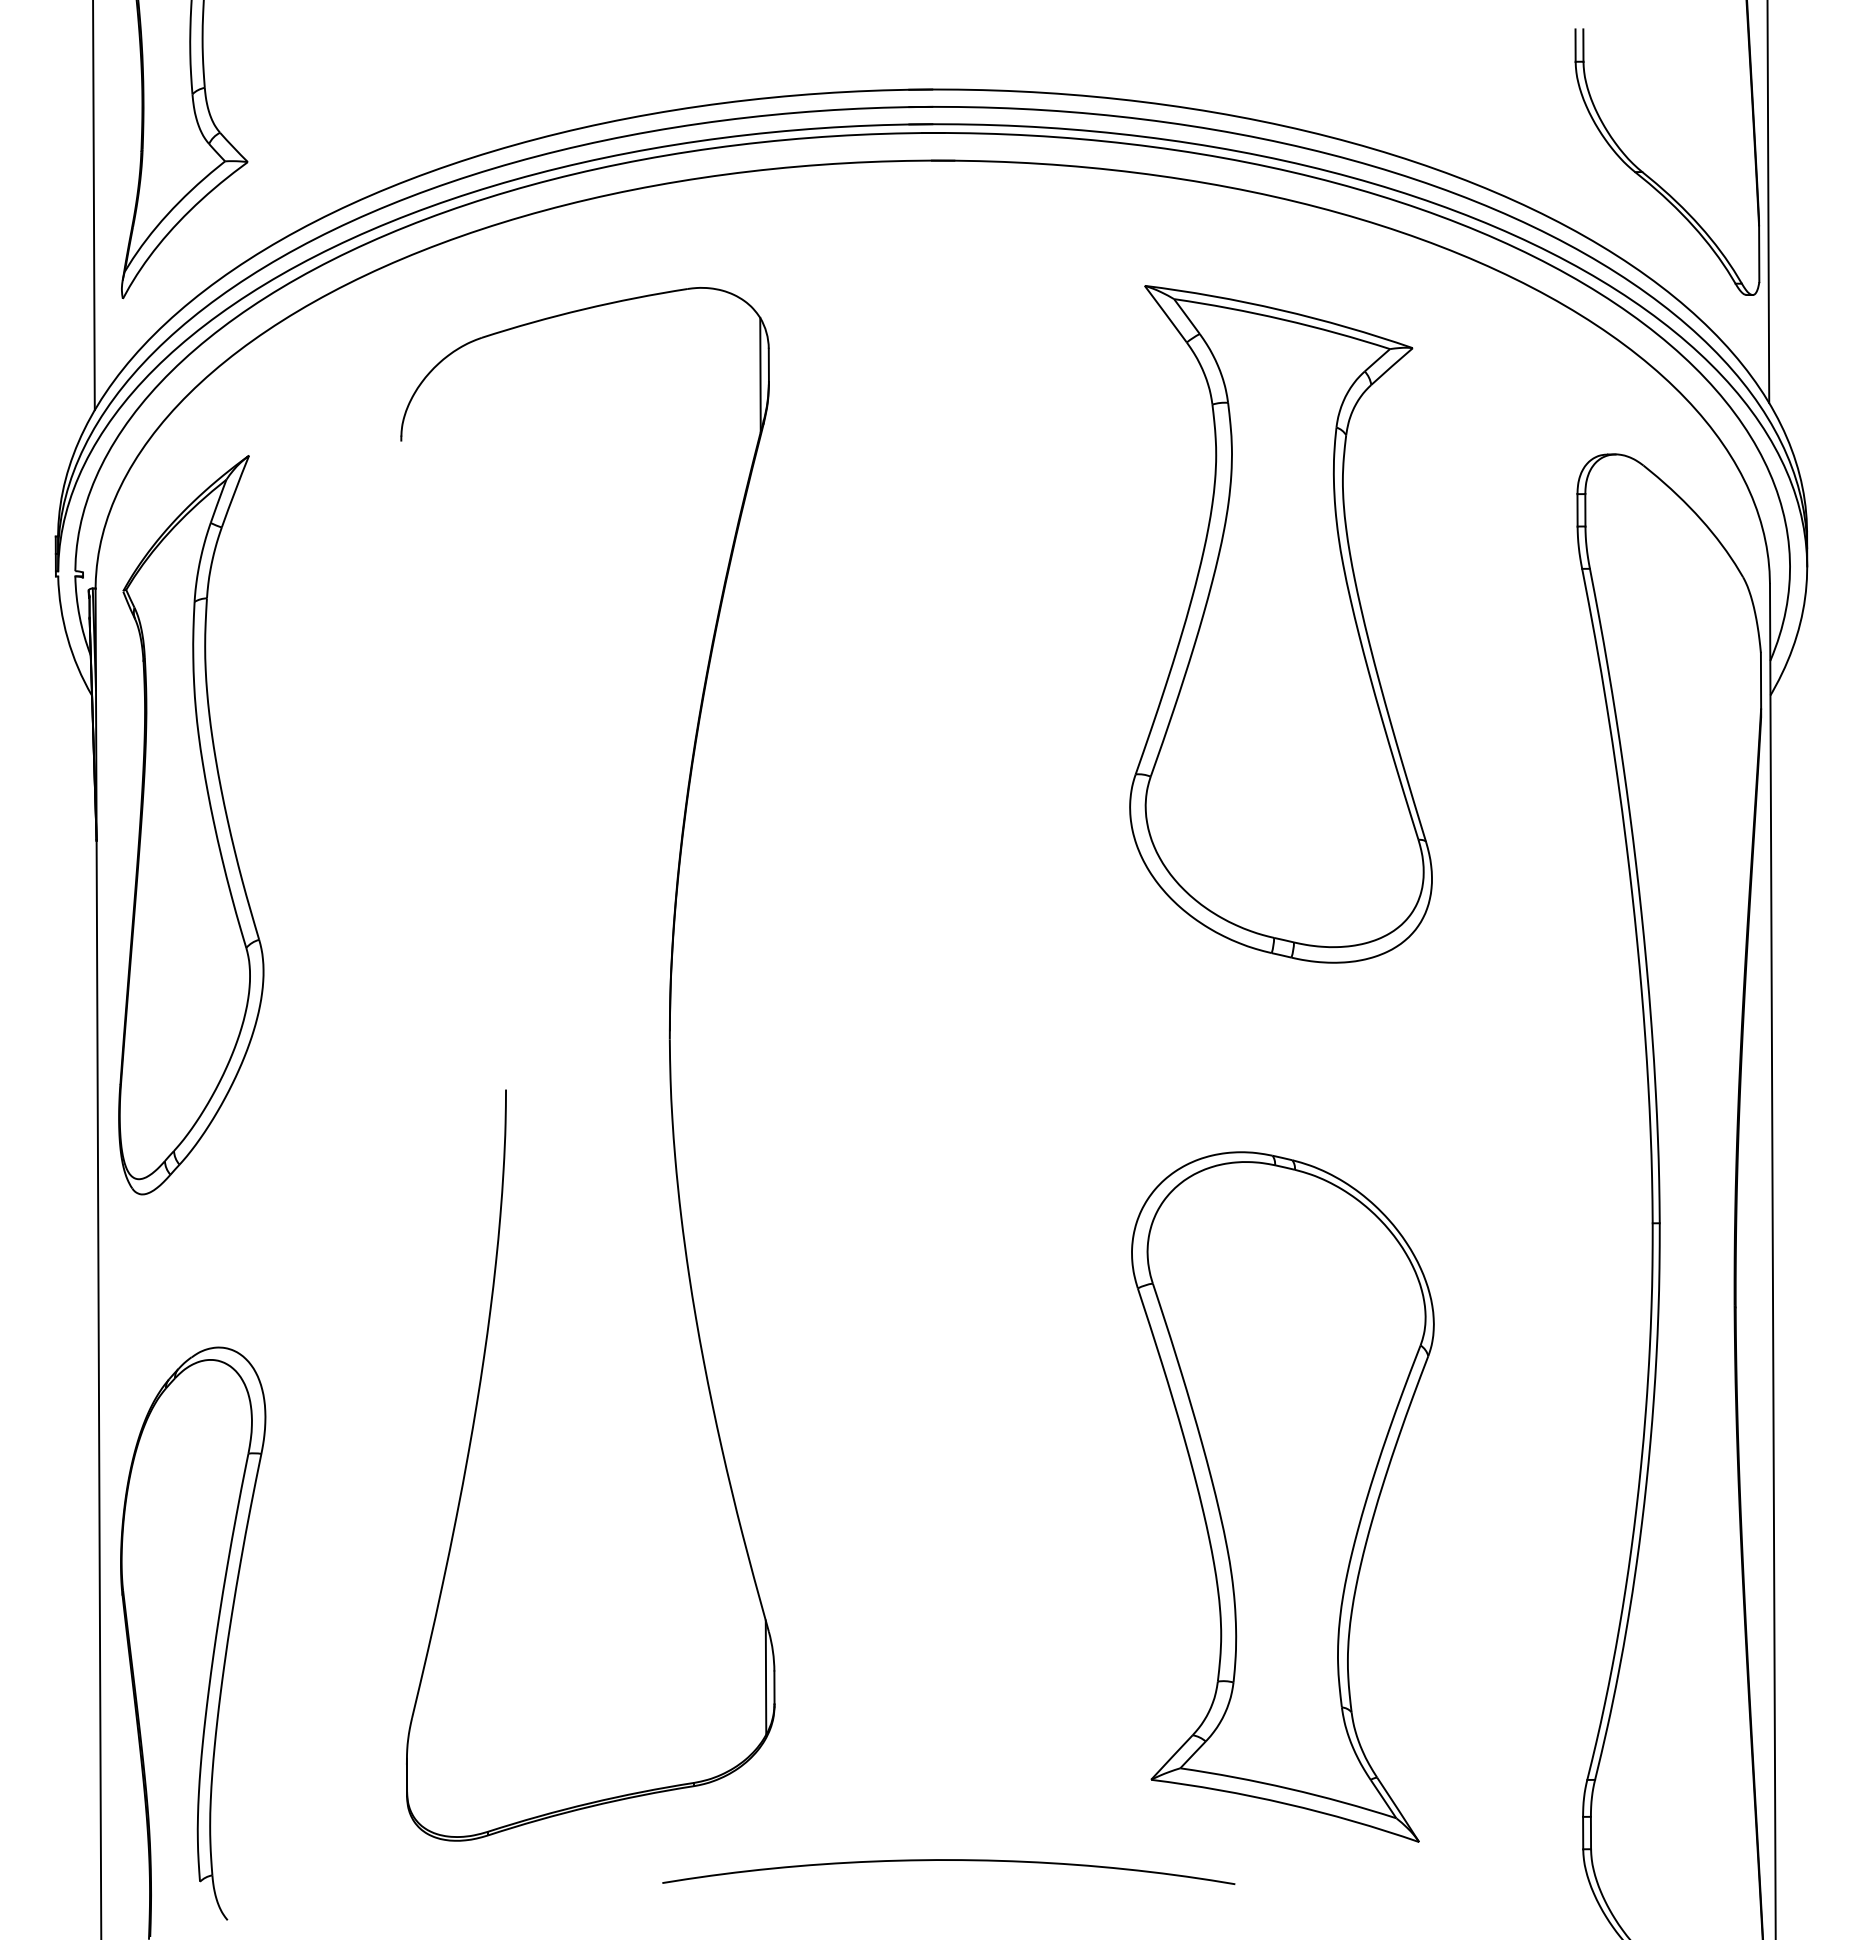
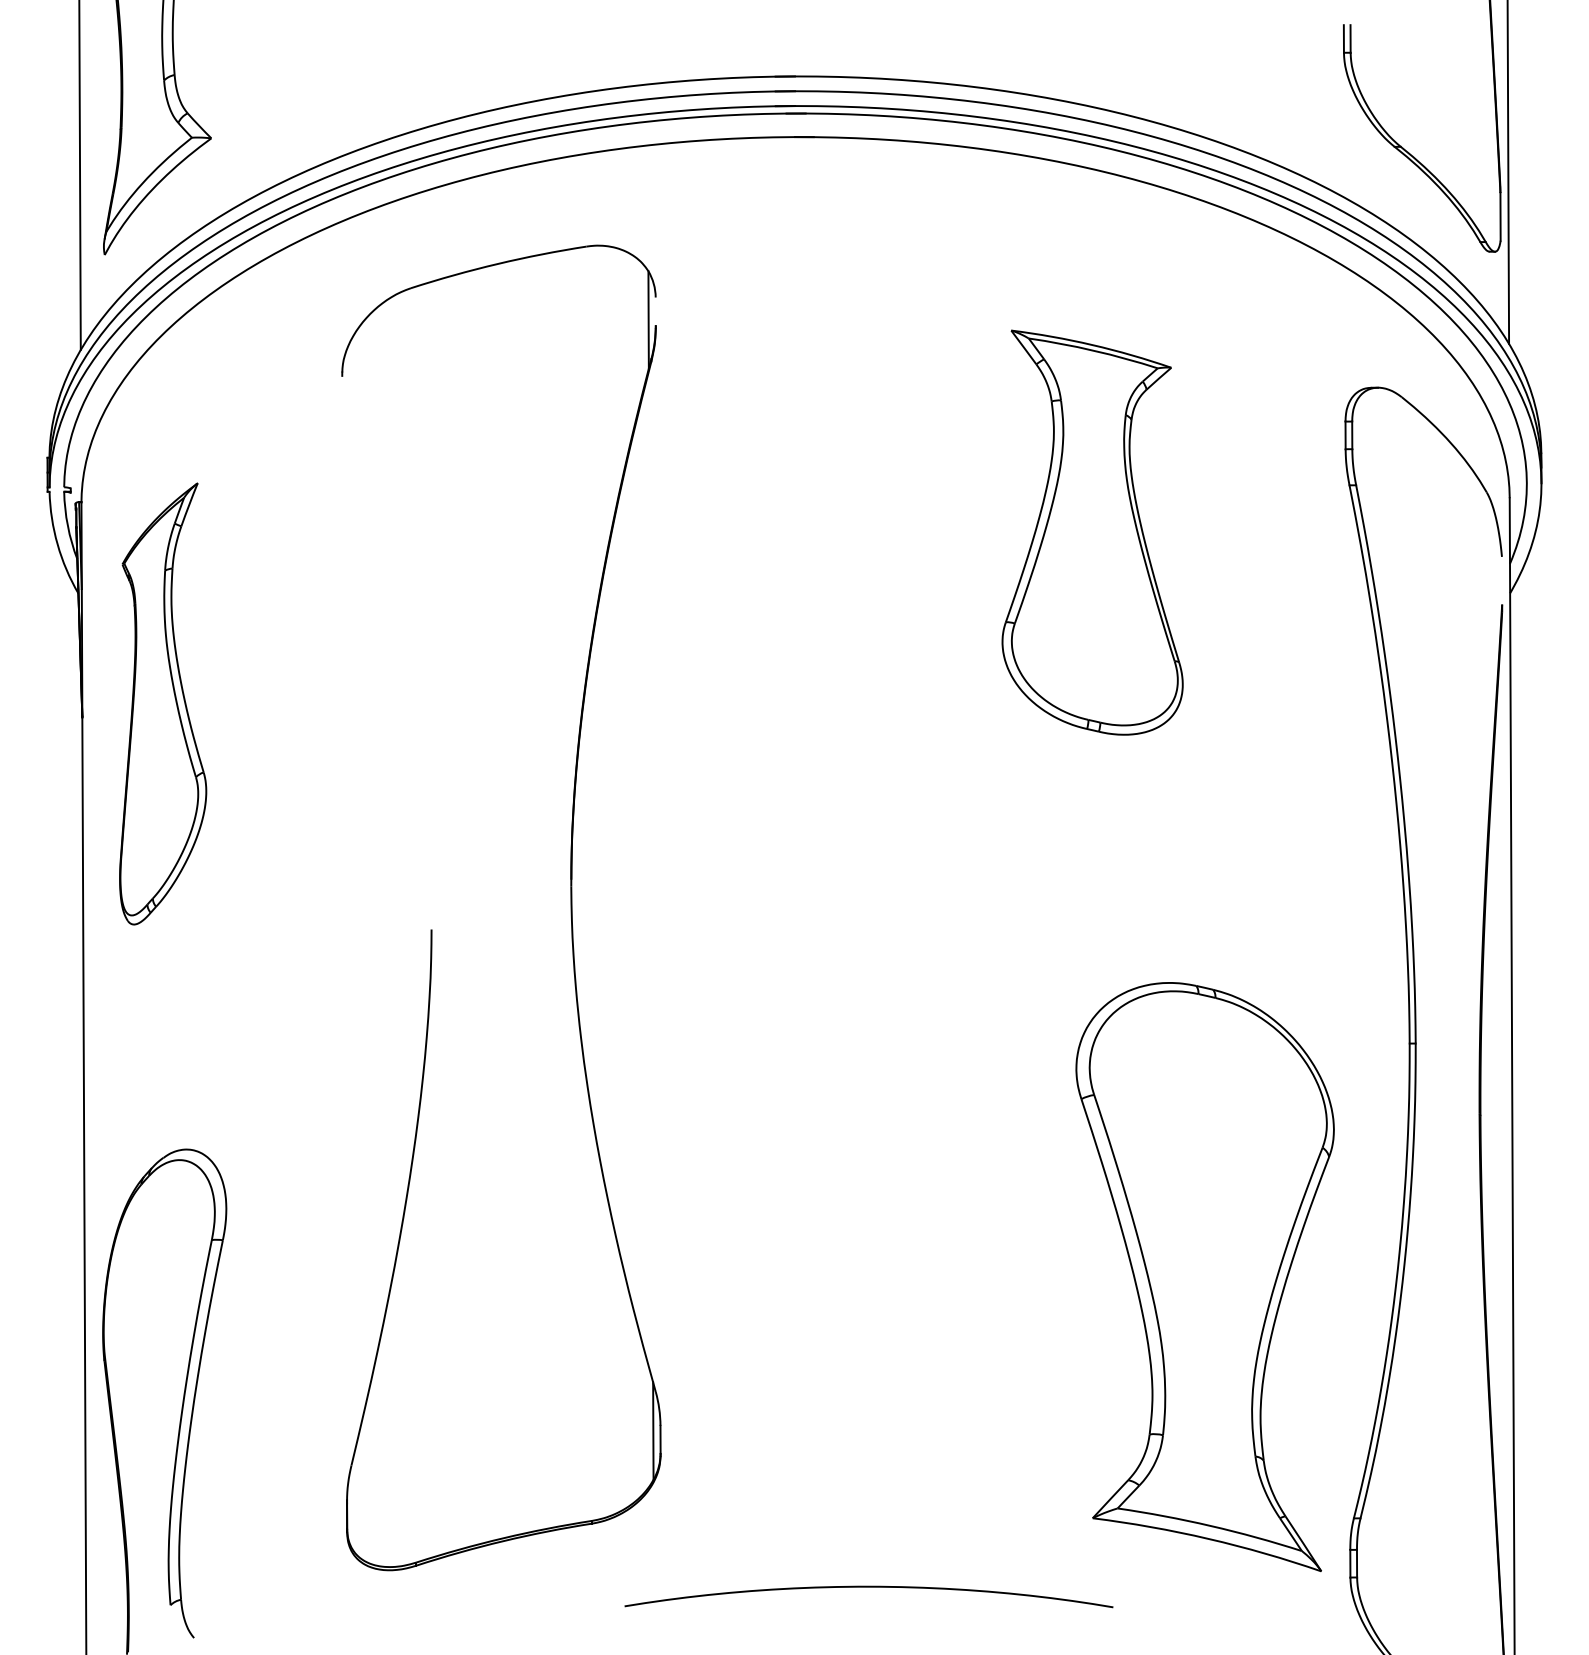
line: (768, 364) -> (655, 311), removed
part: (1280, 624) -> (1092, 532), size x0.7
line: (1760, 680) -> (1501, 580), removed
part: (191, 825) -> (163, 704), size x0.7
part: (1282, 1496) -> (1204, 1276), moved
curve: (948, 1860) -> (868, 1587), moved

